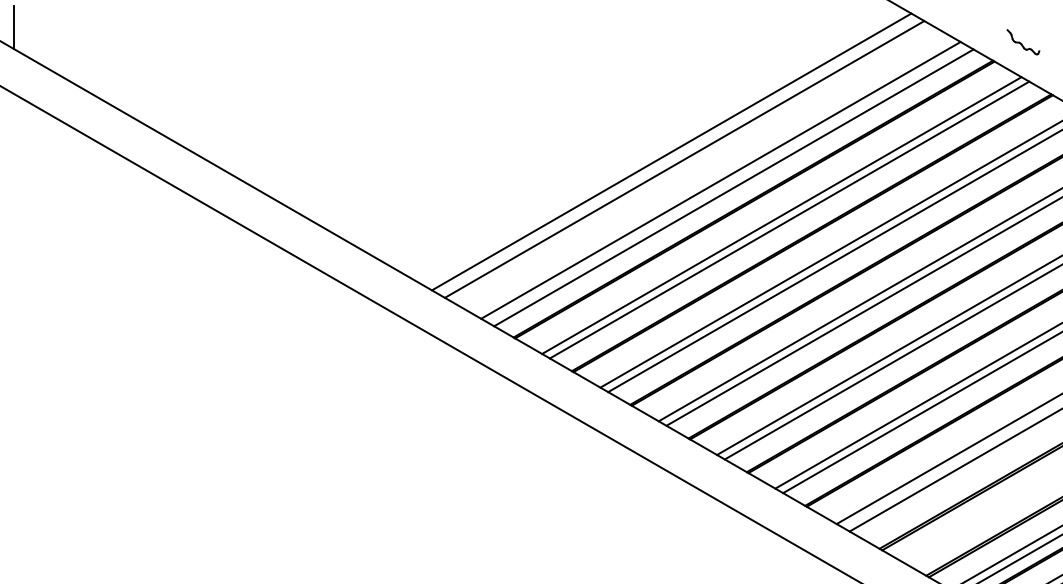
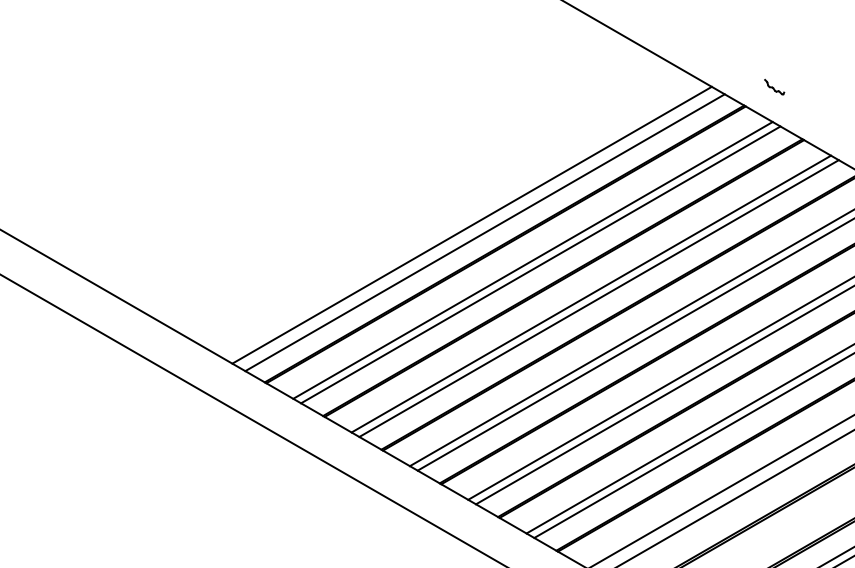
part: (1023, 42) -> (774, 87), size x0.6
line: (671, 151) -> (422, 196), removed
line: (684, 159) -> (435, 204), removed

